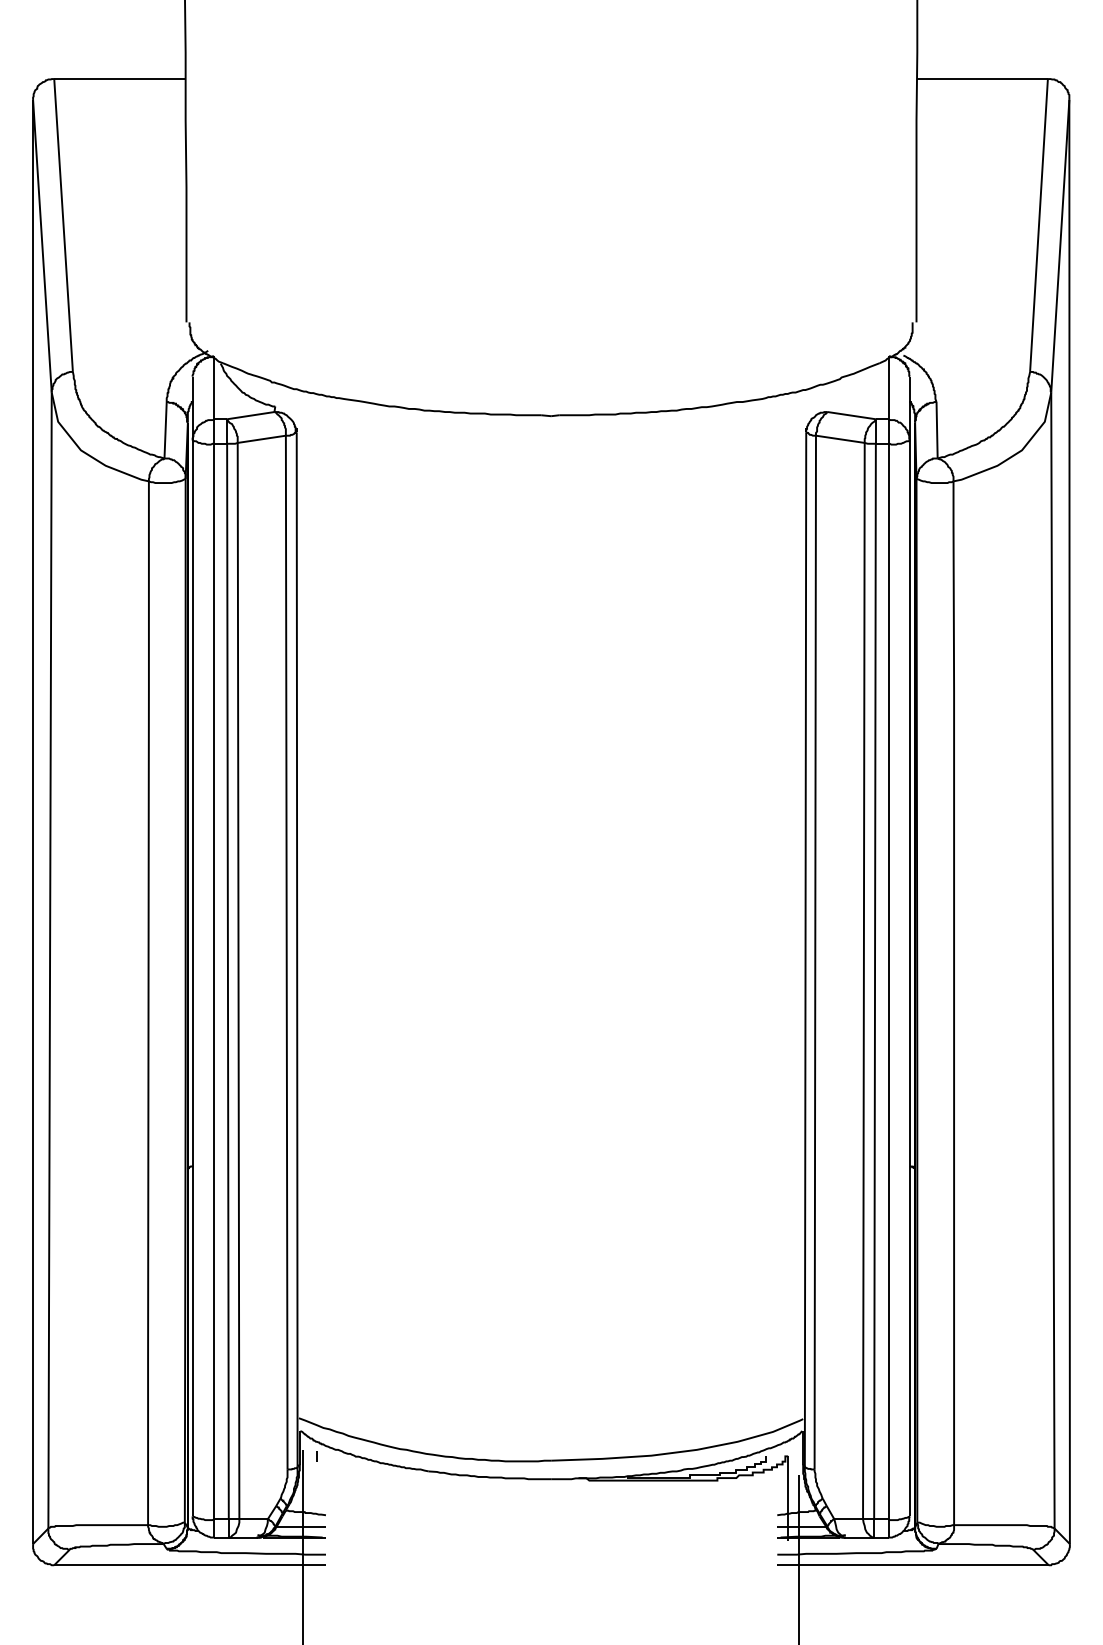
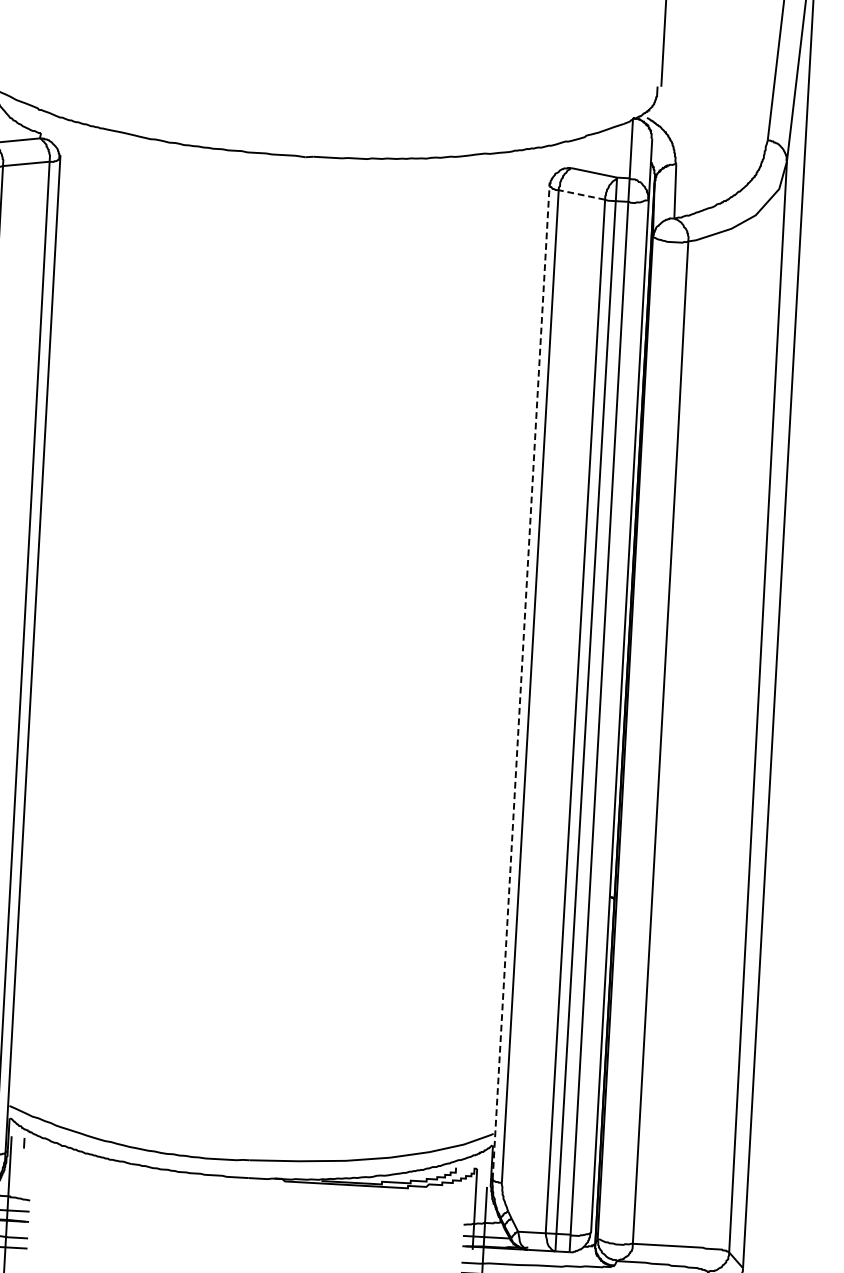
line: (840, 439) -> (582, 195), solid -> dashed
line: (805, 948) -> (521, 682), solid -> dashed

